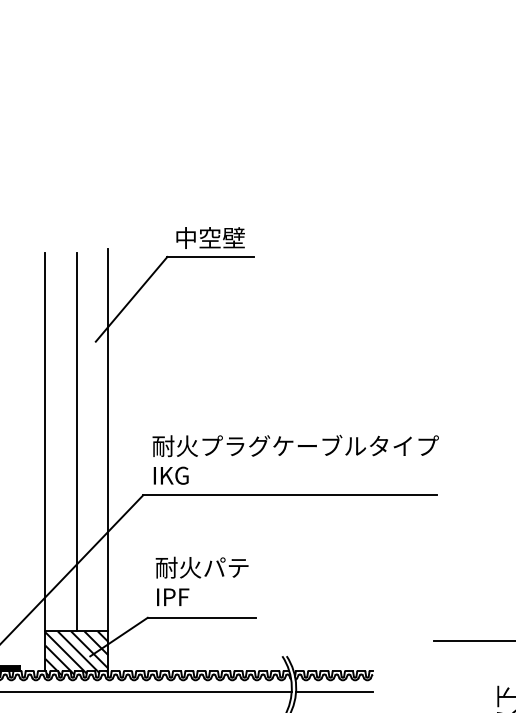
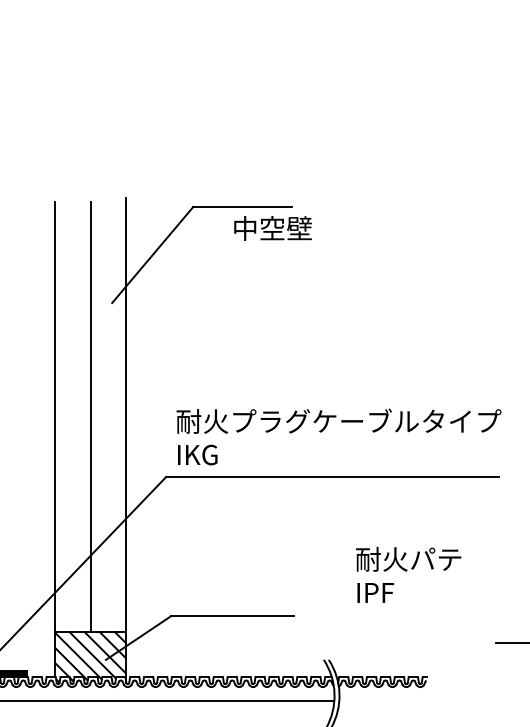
text: (210, 237) -> (272, 227), moved
text: (201, 580) -> (407, 573), moved
line: (334, 692) -> (382, 700), removed

